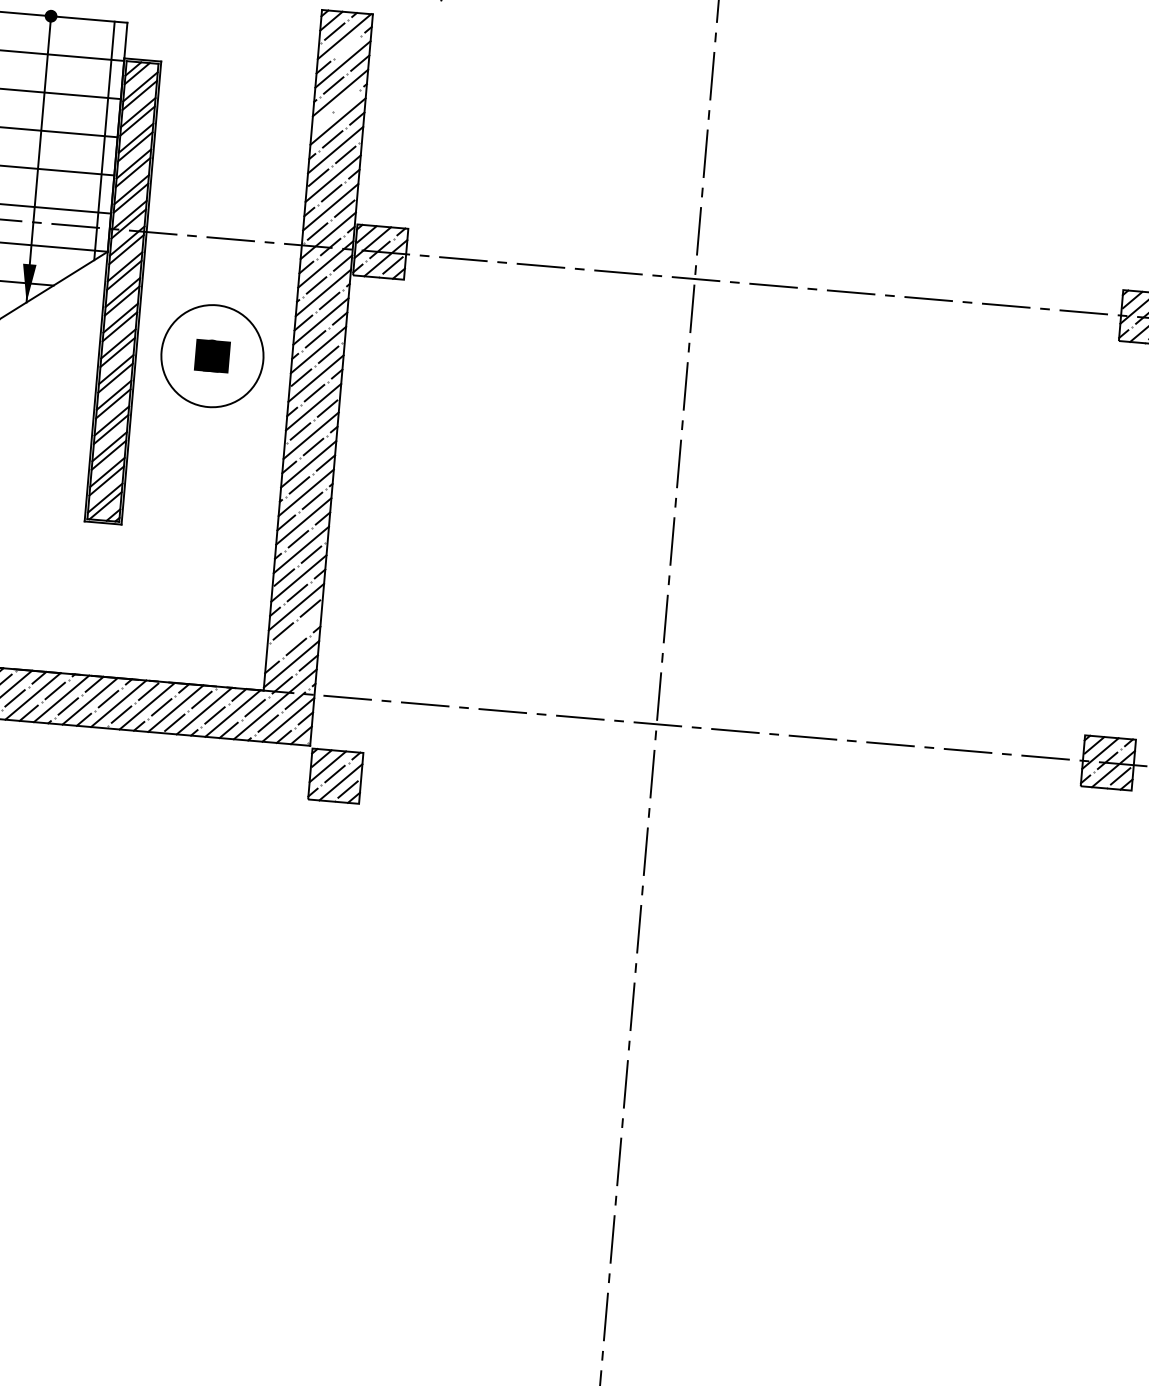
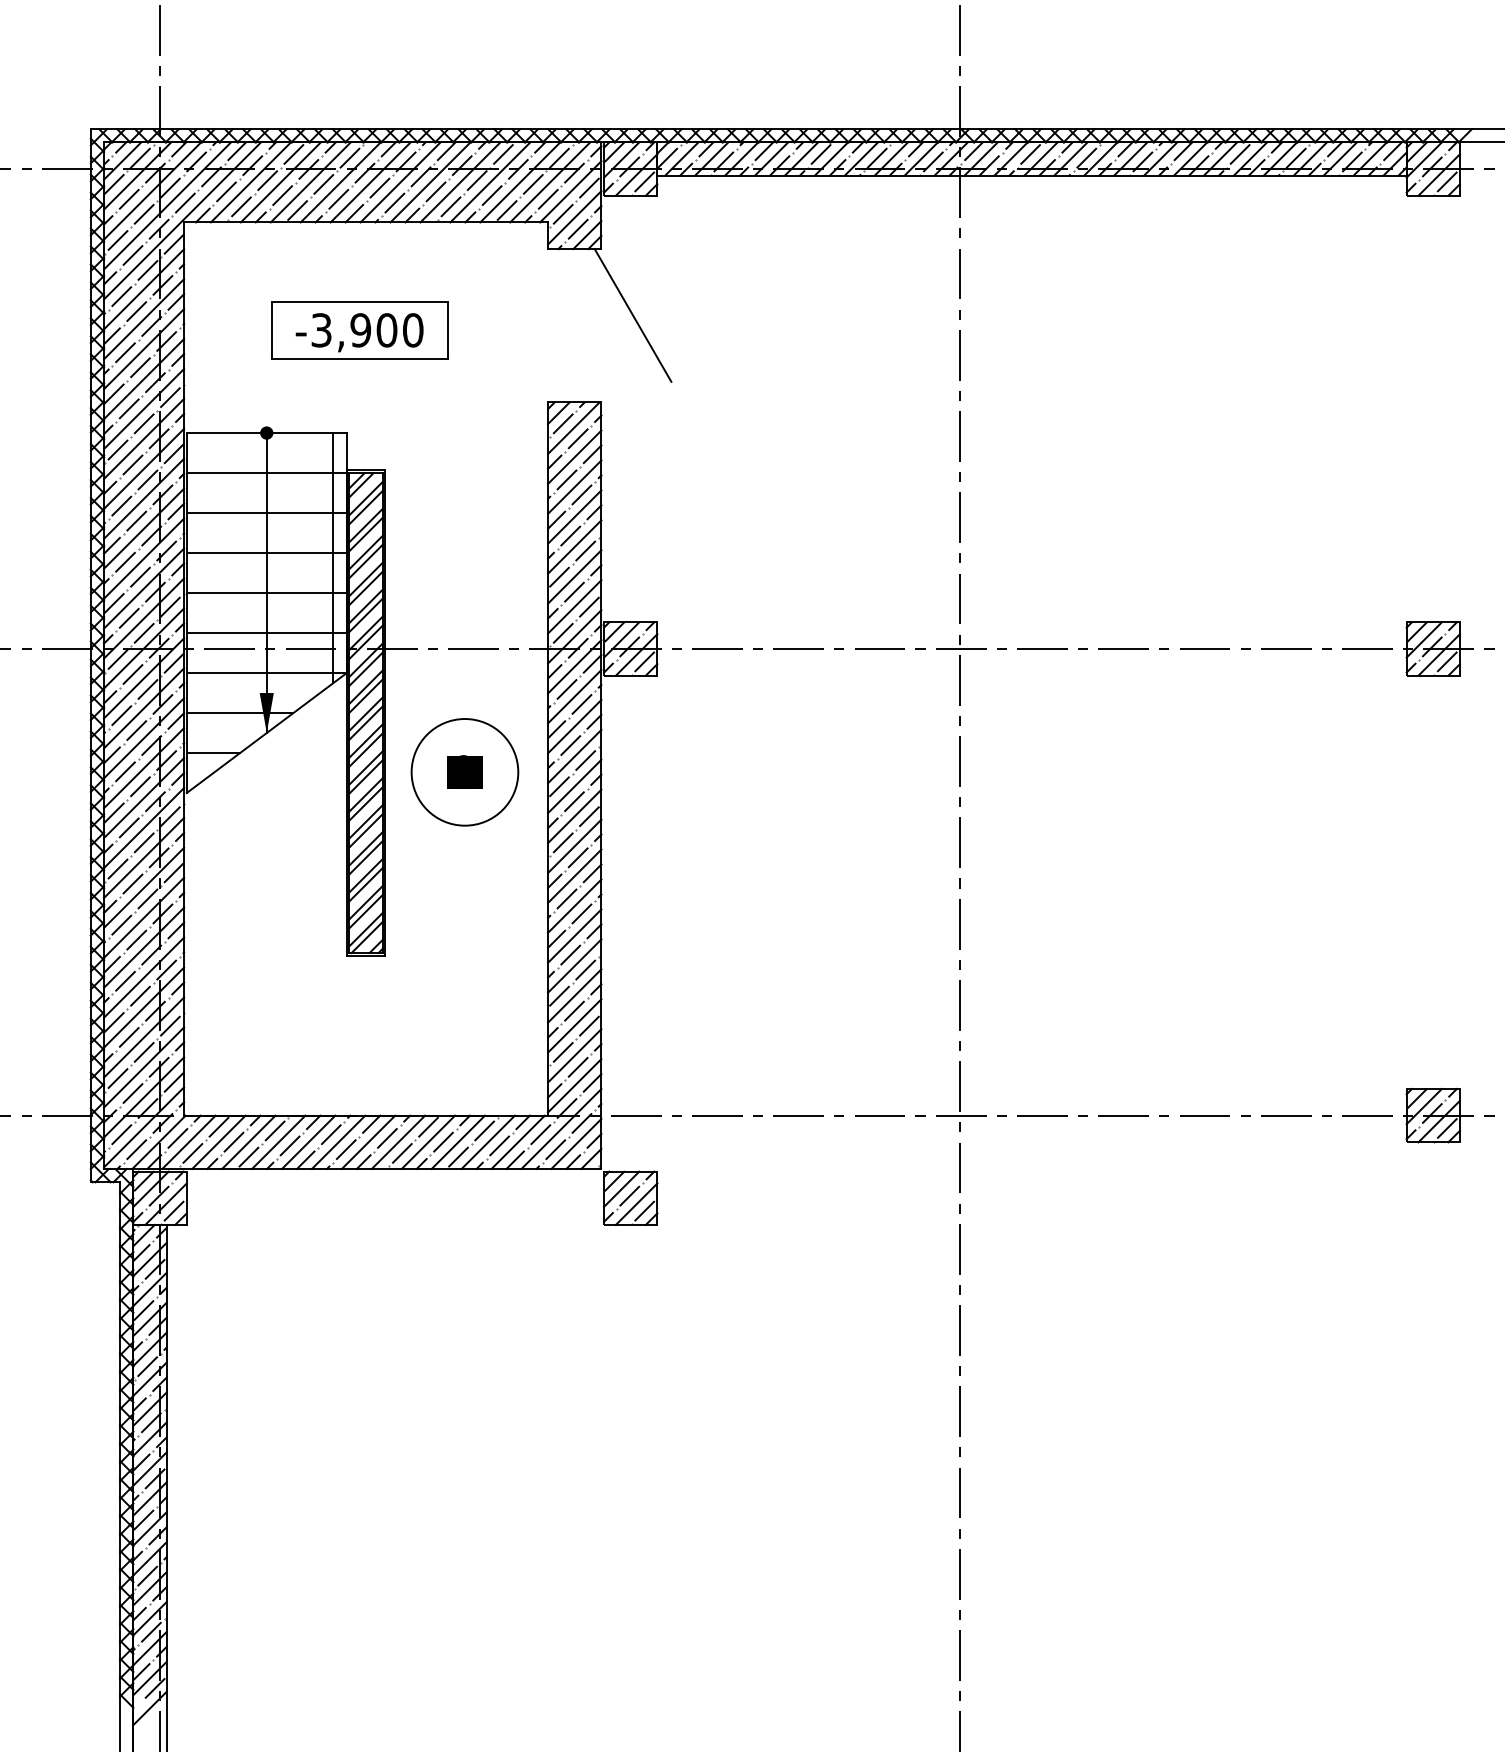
line: (347, 46) -> (577, 438), added
line: (346, 100) -> (581, 494), added
line: (320, 122) -> (556, 519), added
line: (293, 635) -> (574, 1055), added

